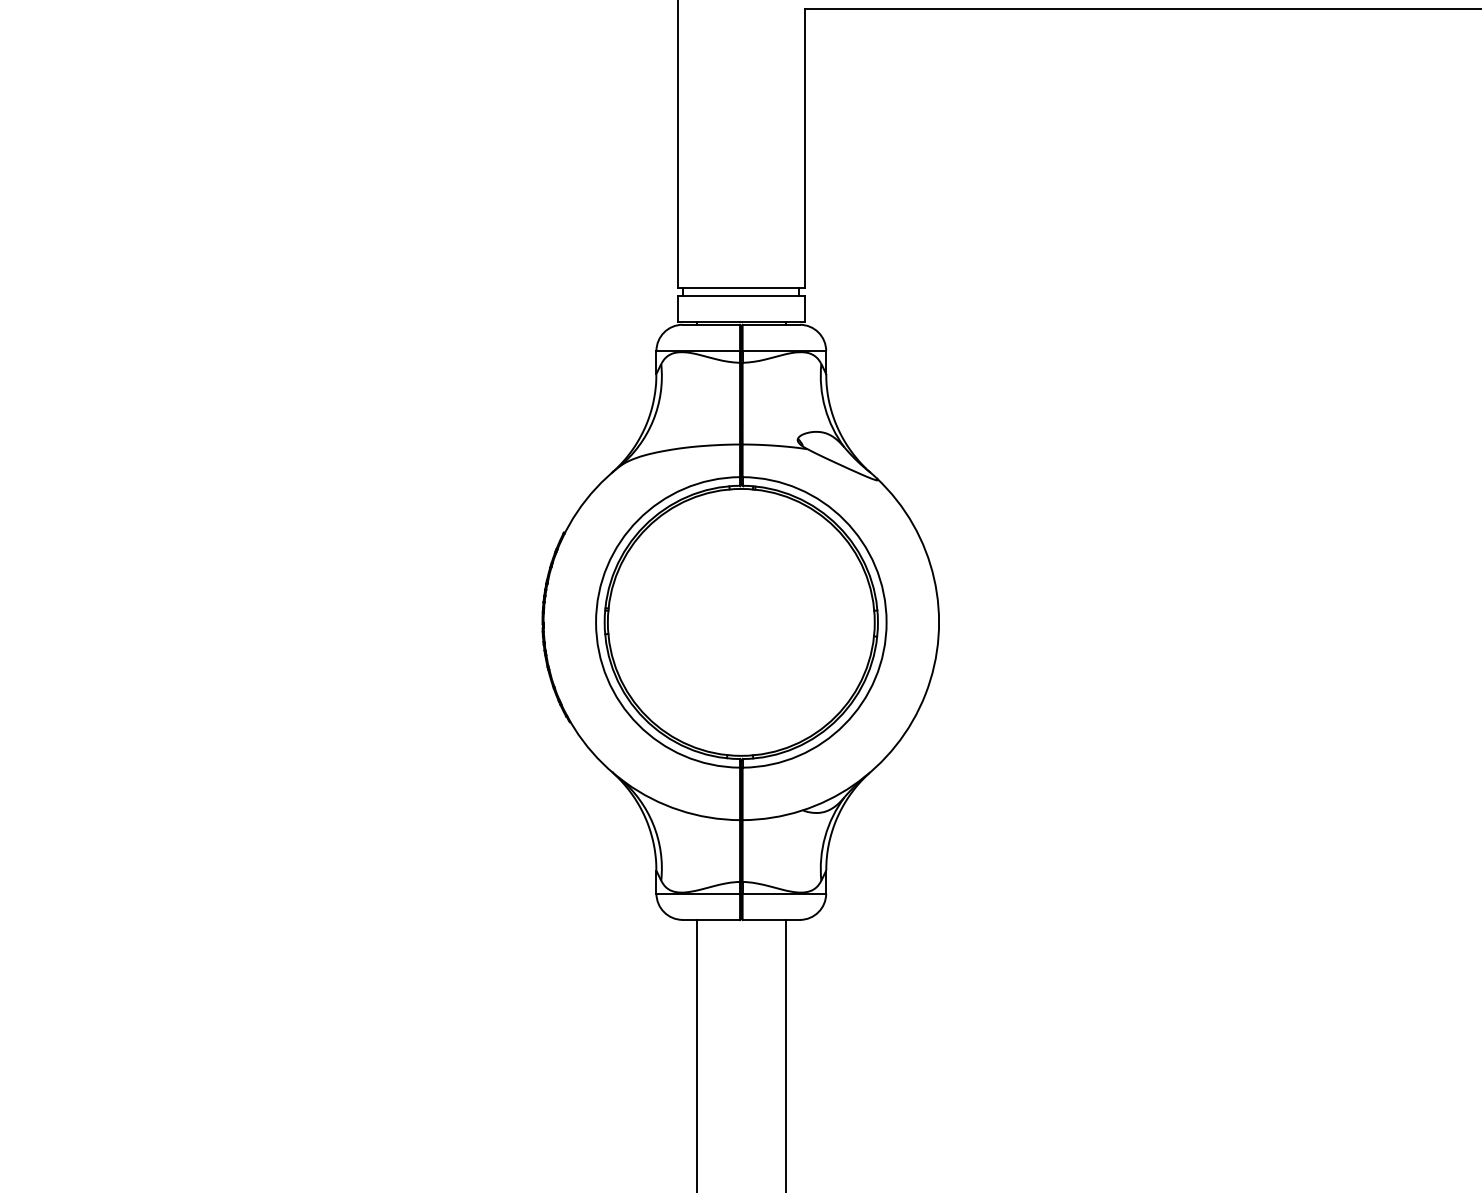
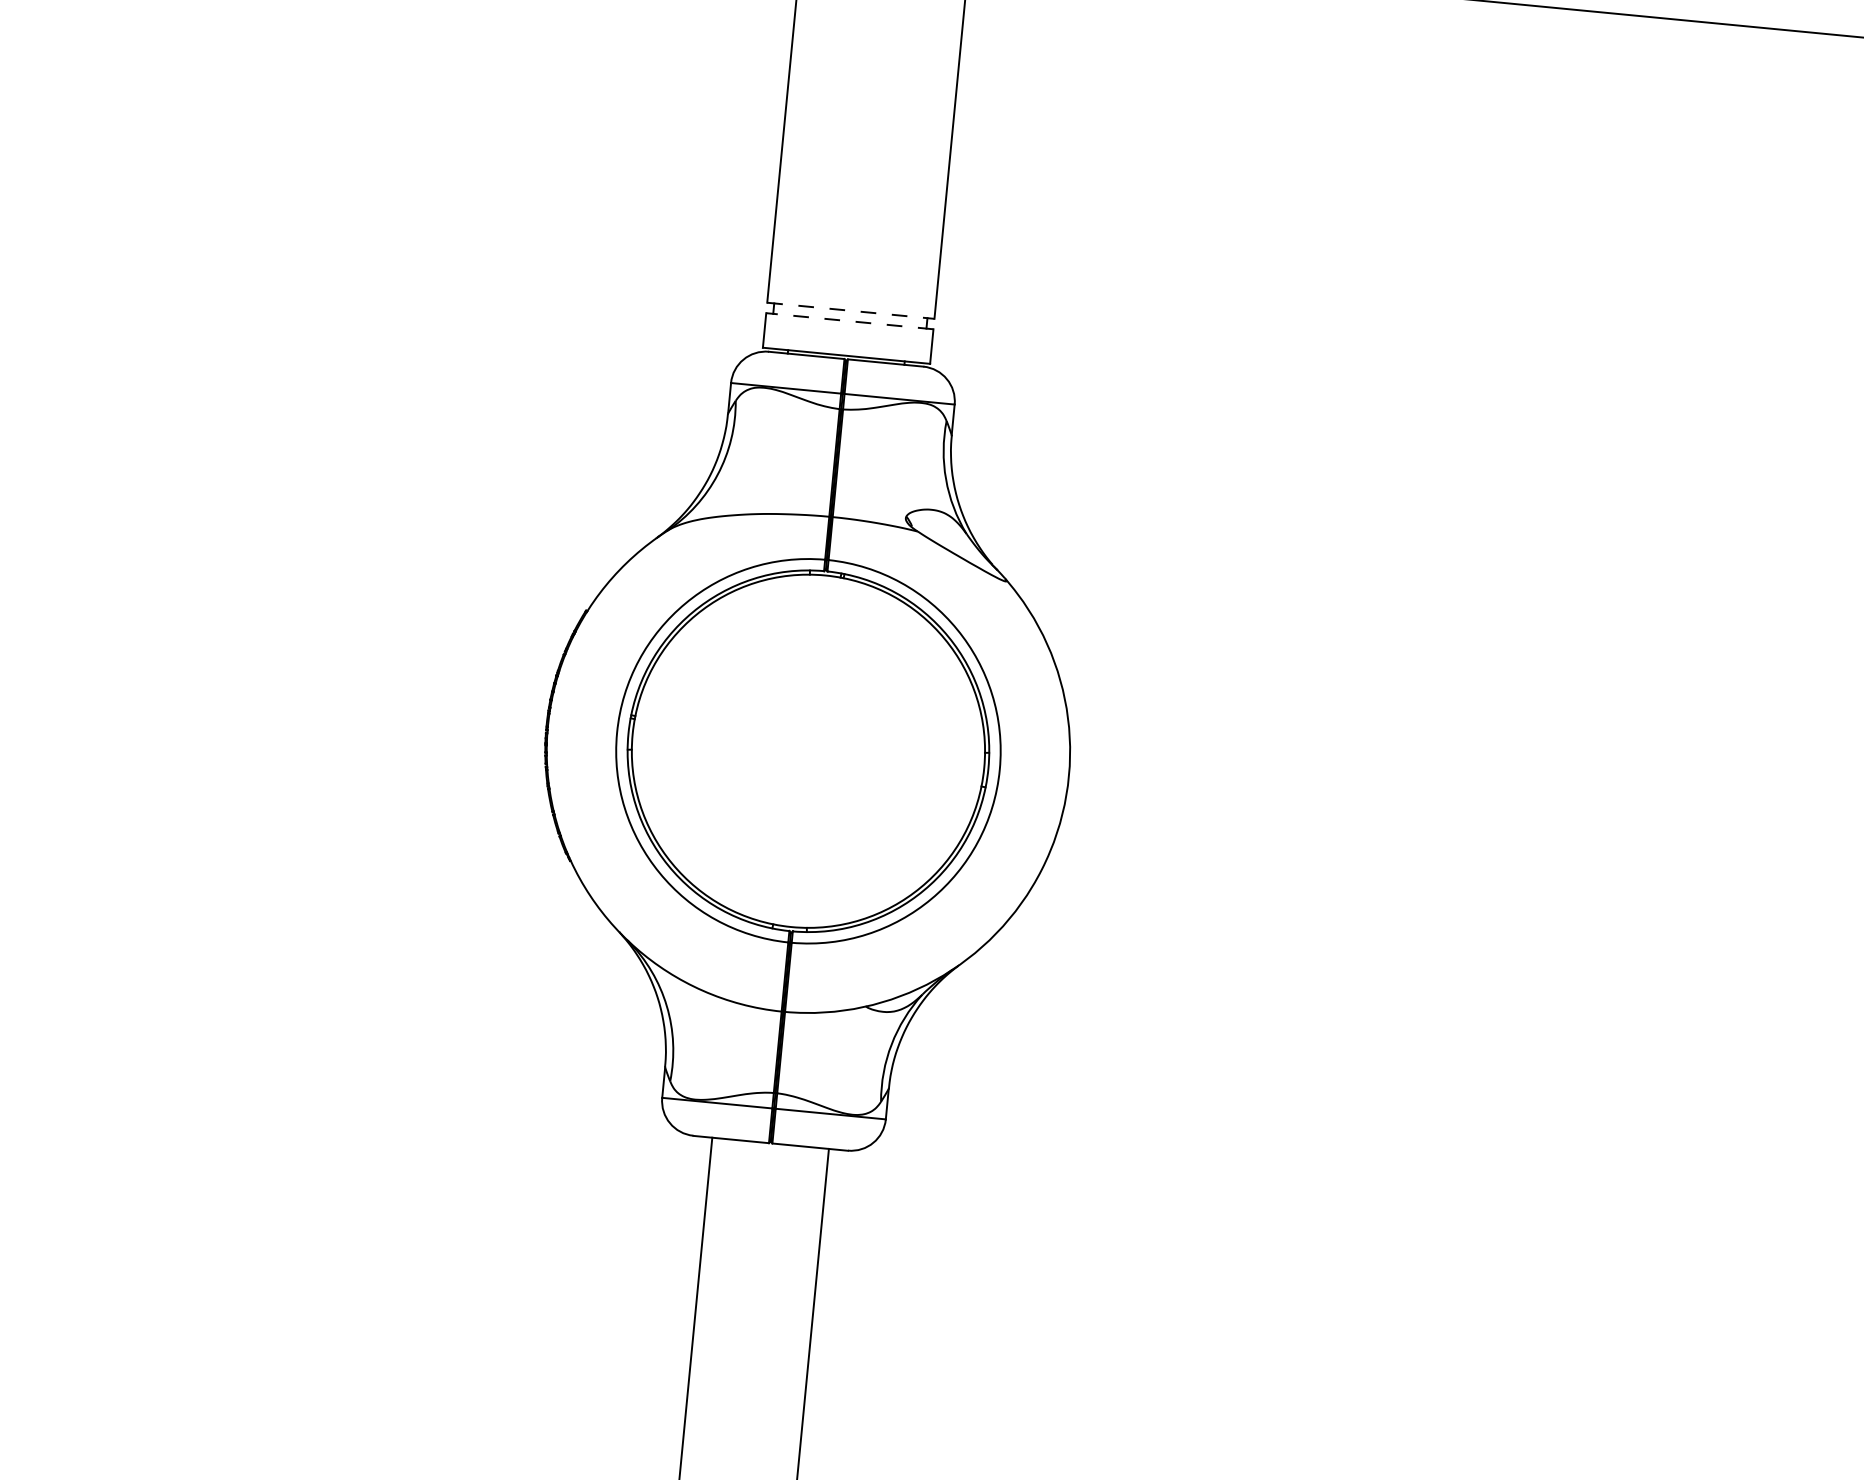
line: (741, 288) -> (851, 311), solid -> dashed
line: (740, 295) -> (848, 320), solid -> dashed

